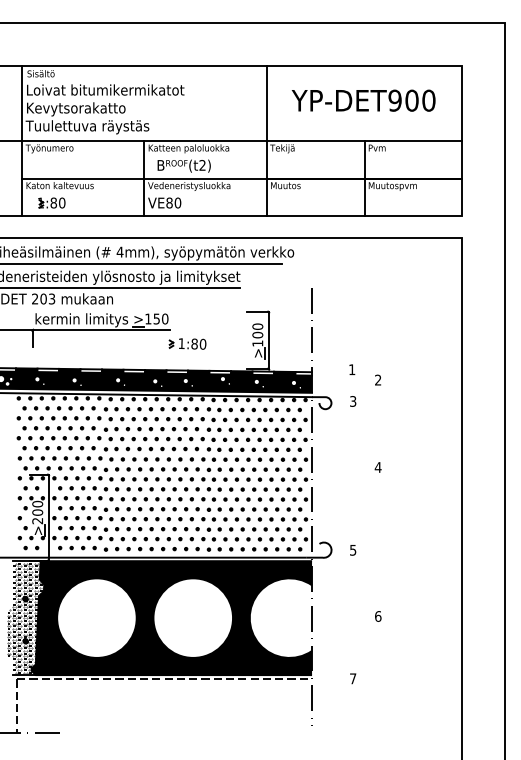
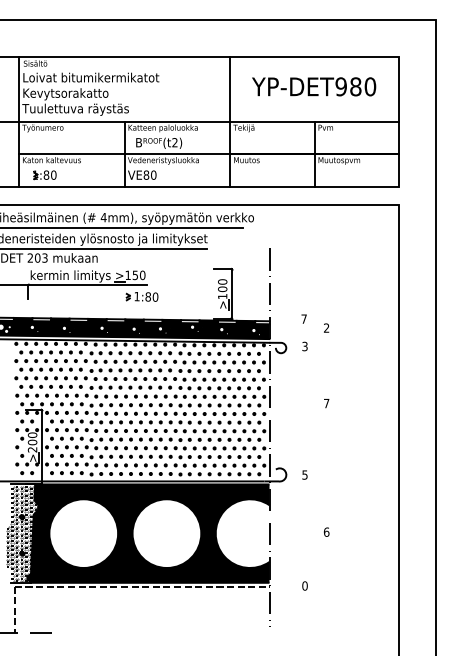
text: (411, 100) -> (355, 86), YP-DET900 -> YP-DET980
part: (187, 343) -> (142, 296), moved
text: (352, 369) -> (304, 318), 1 -> 7
text: (377, 467) -> (326, 403), 4 -> 7
text: (352, 678) -> (304, 585), 7 -> 0

